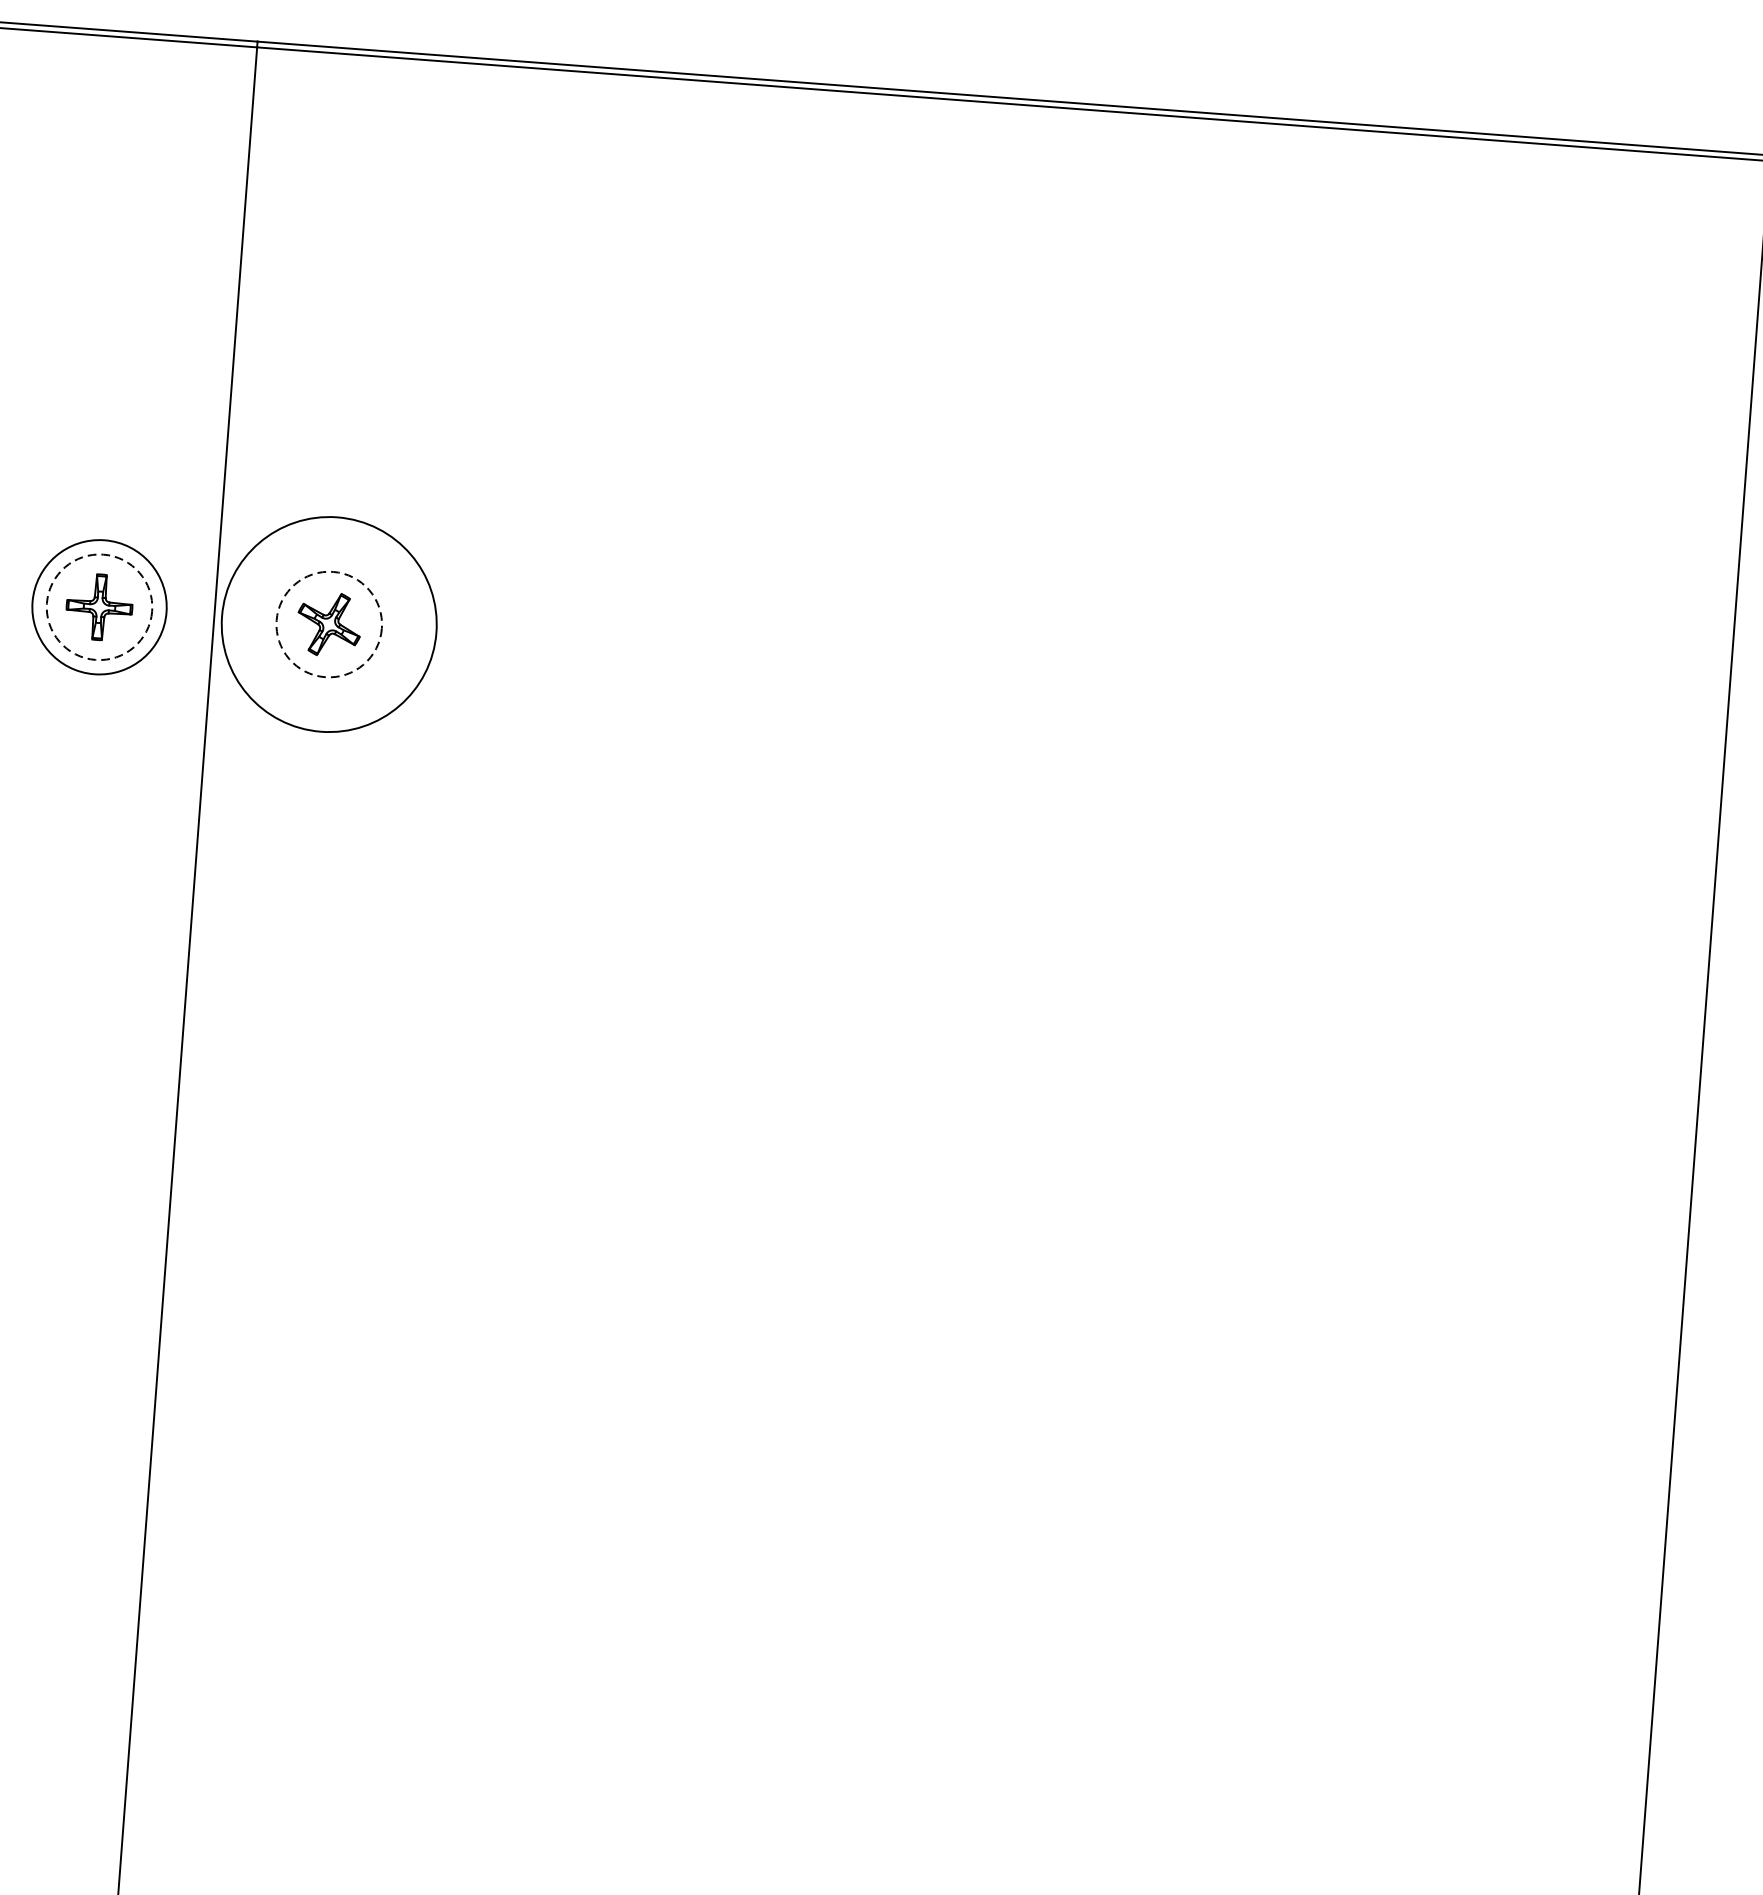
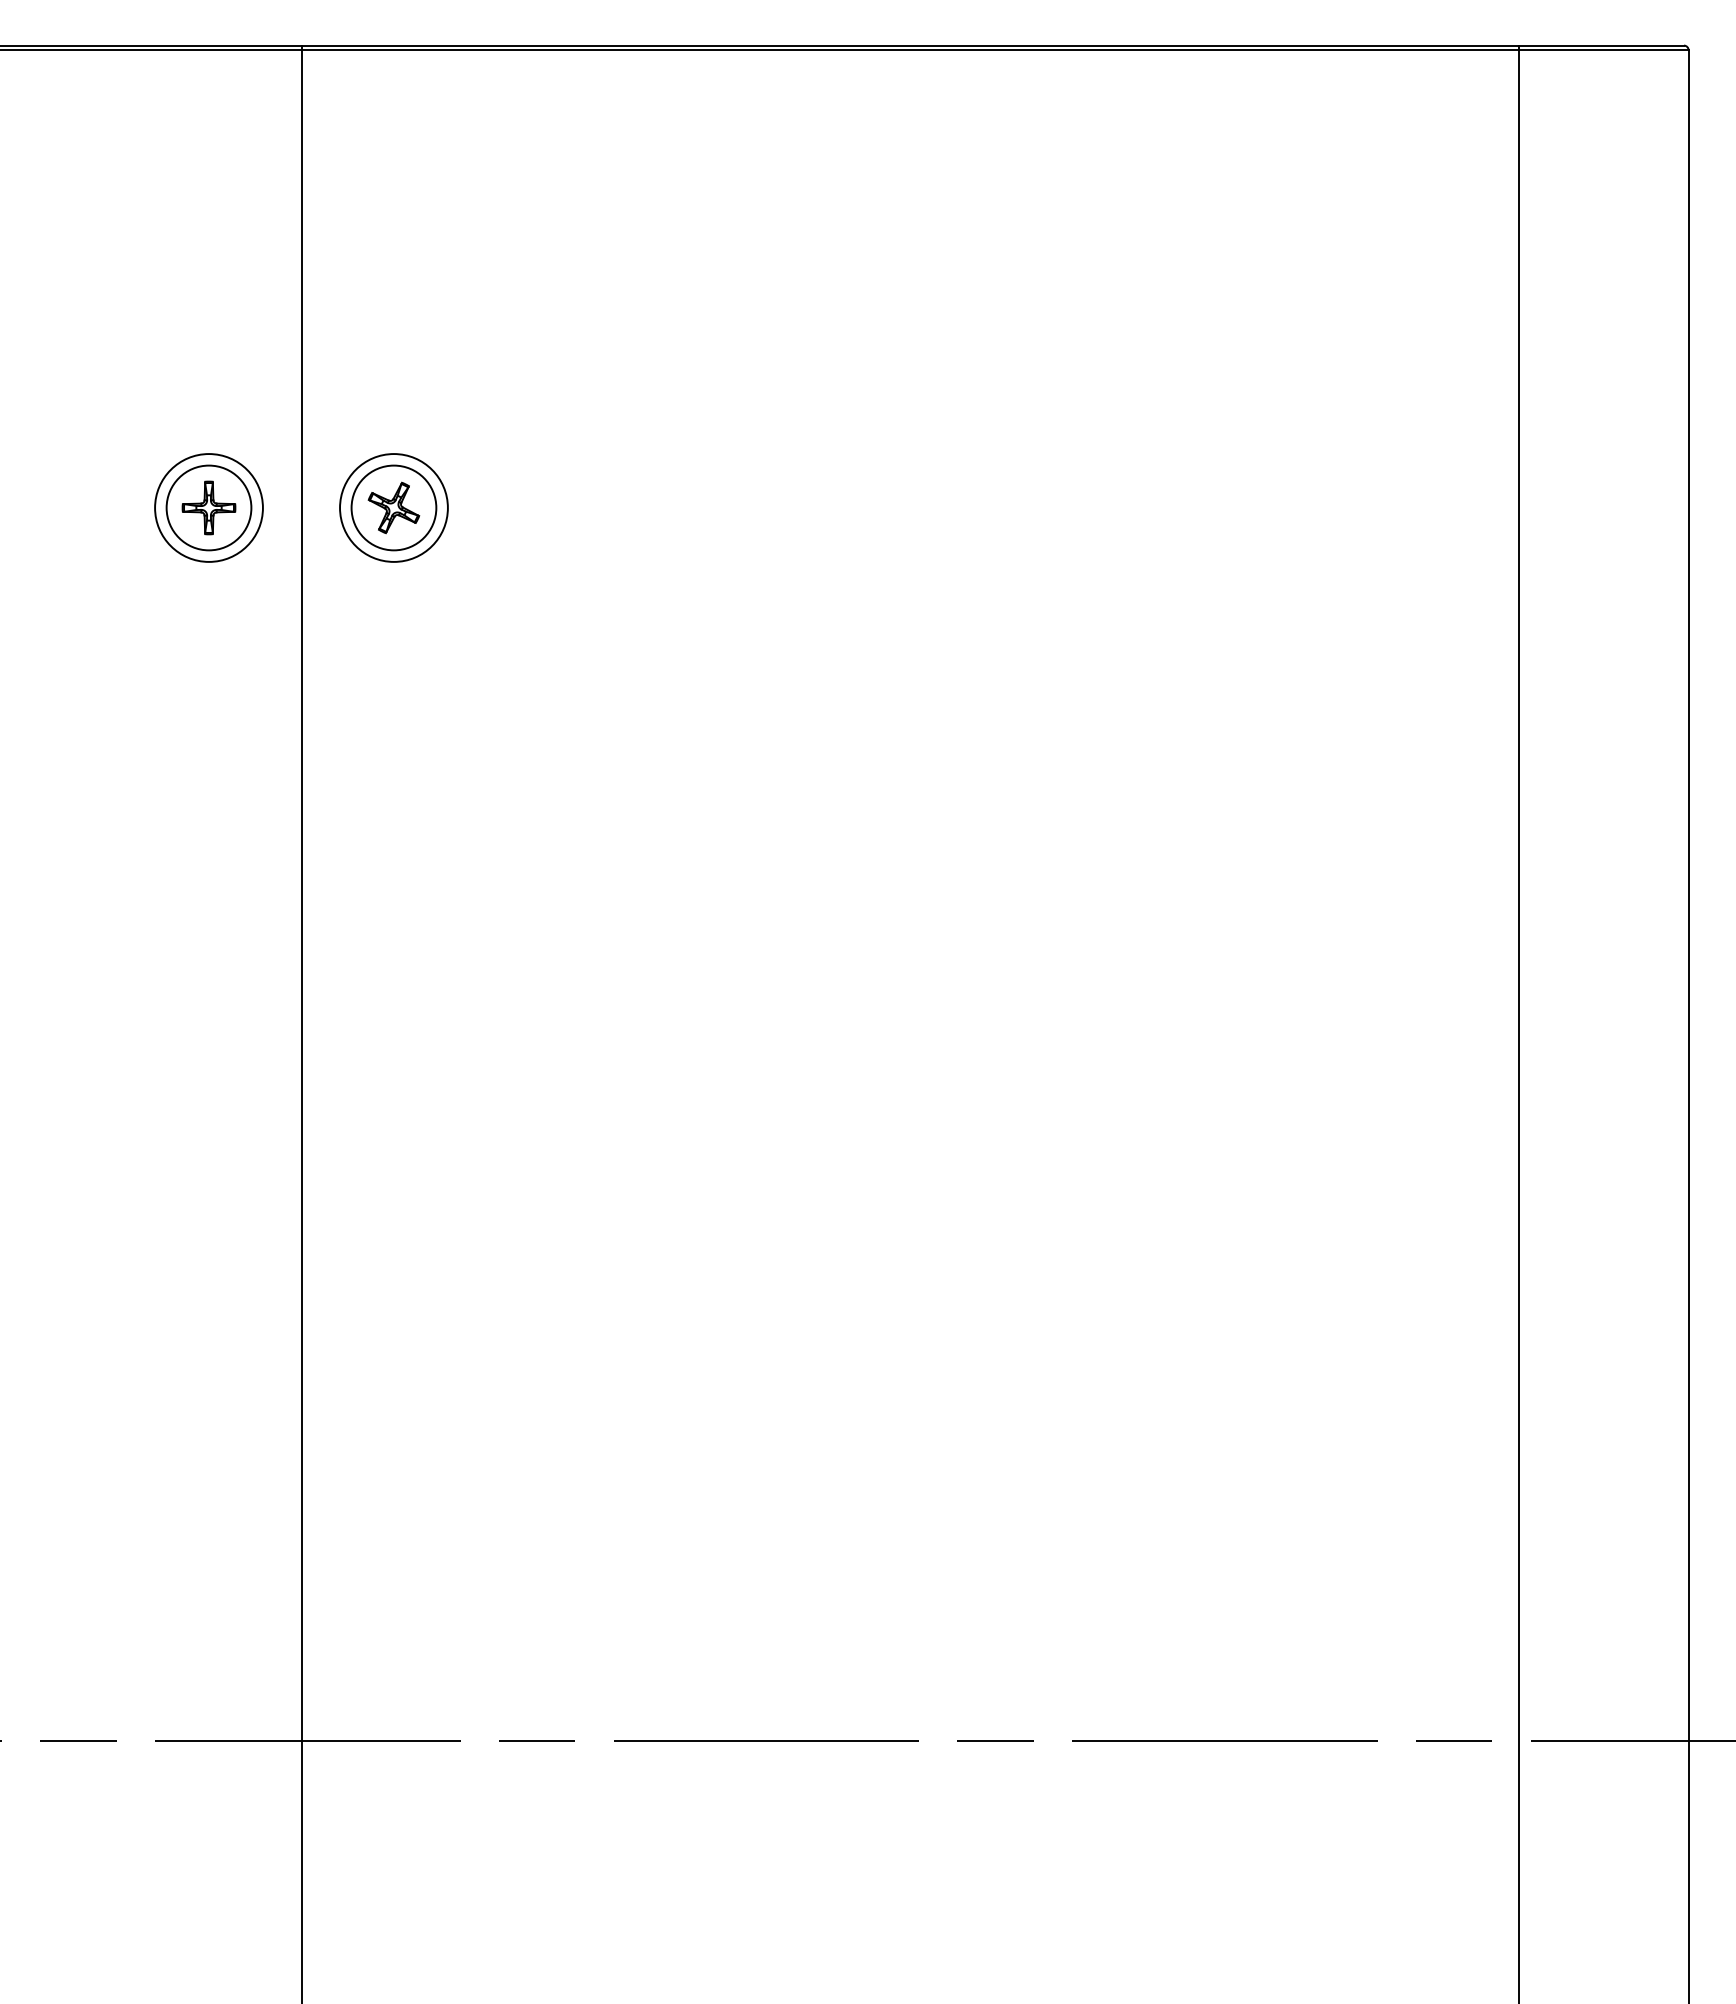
circle: (98, 606) -> (208, 507), dashed -> solid
circle: (328, 623) -> (393, 507), dashed -> solid
circle: (328, 623) -> (393, 507), size x0.62

